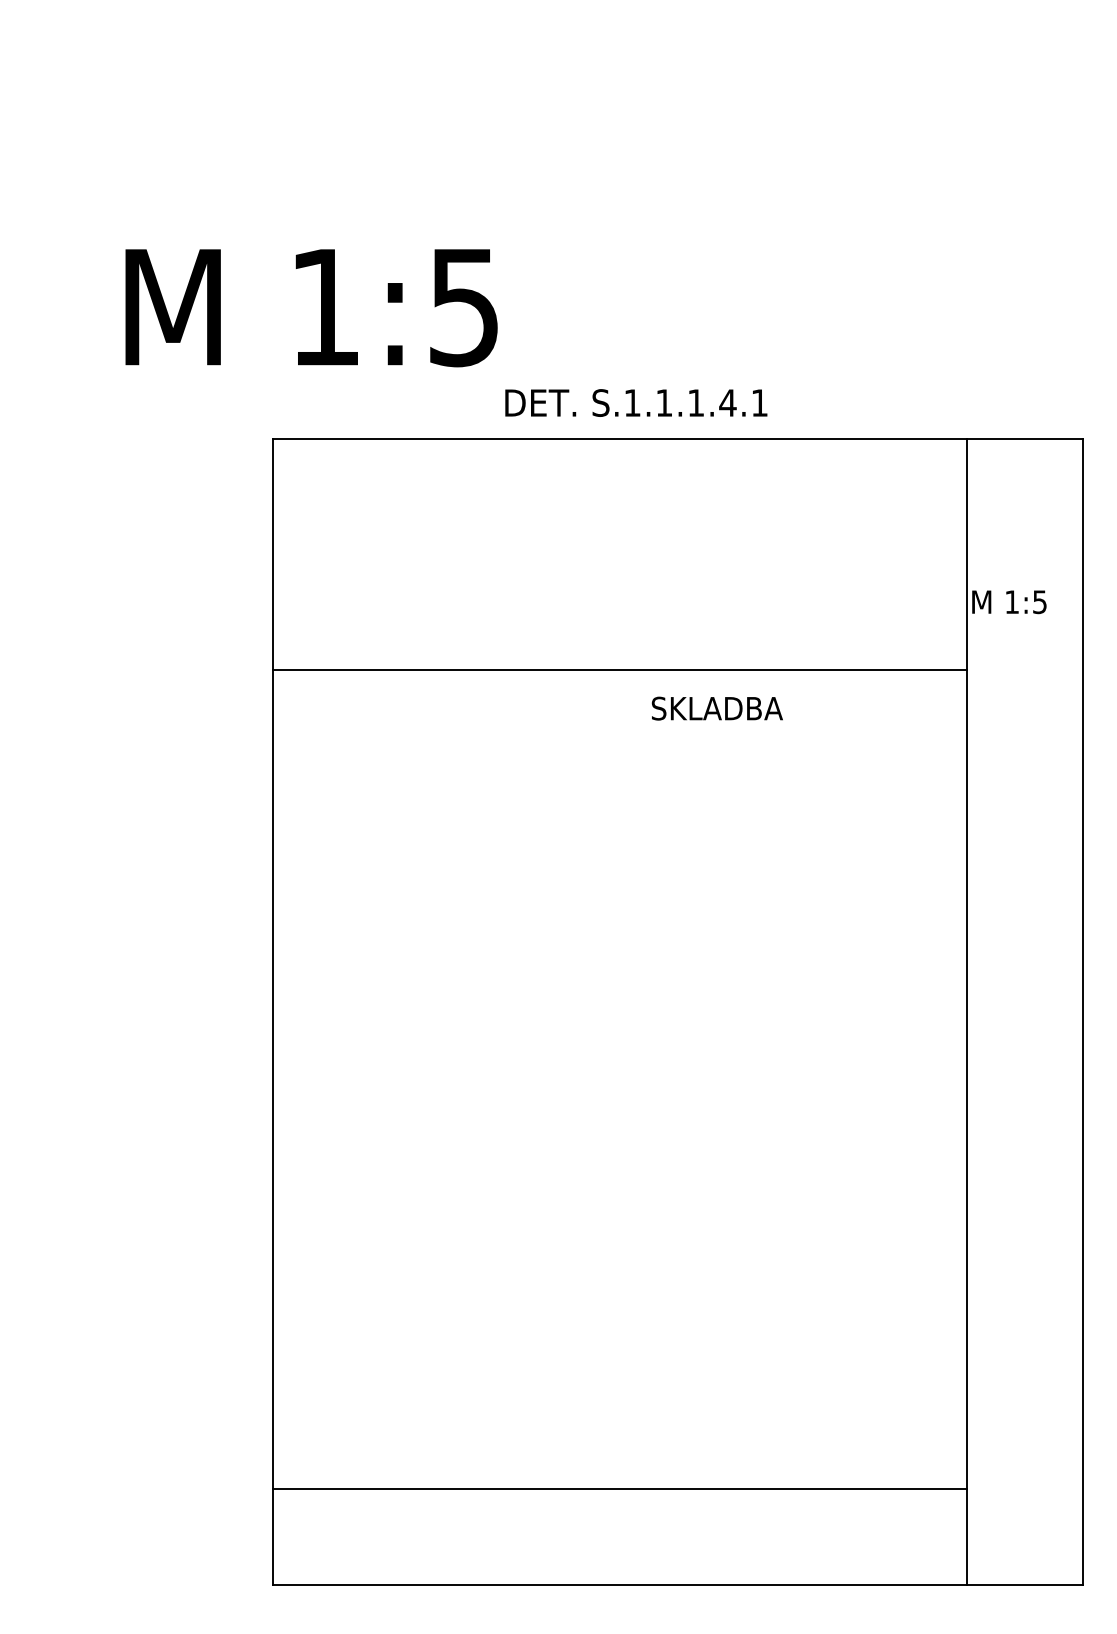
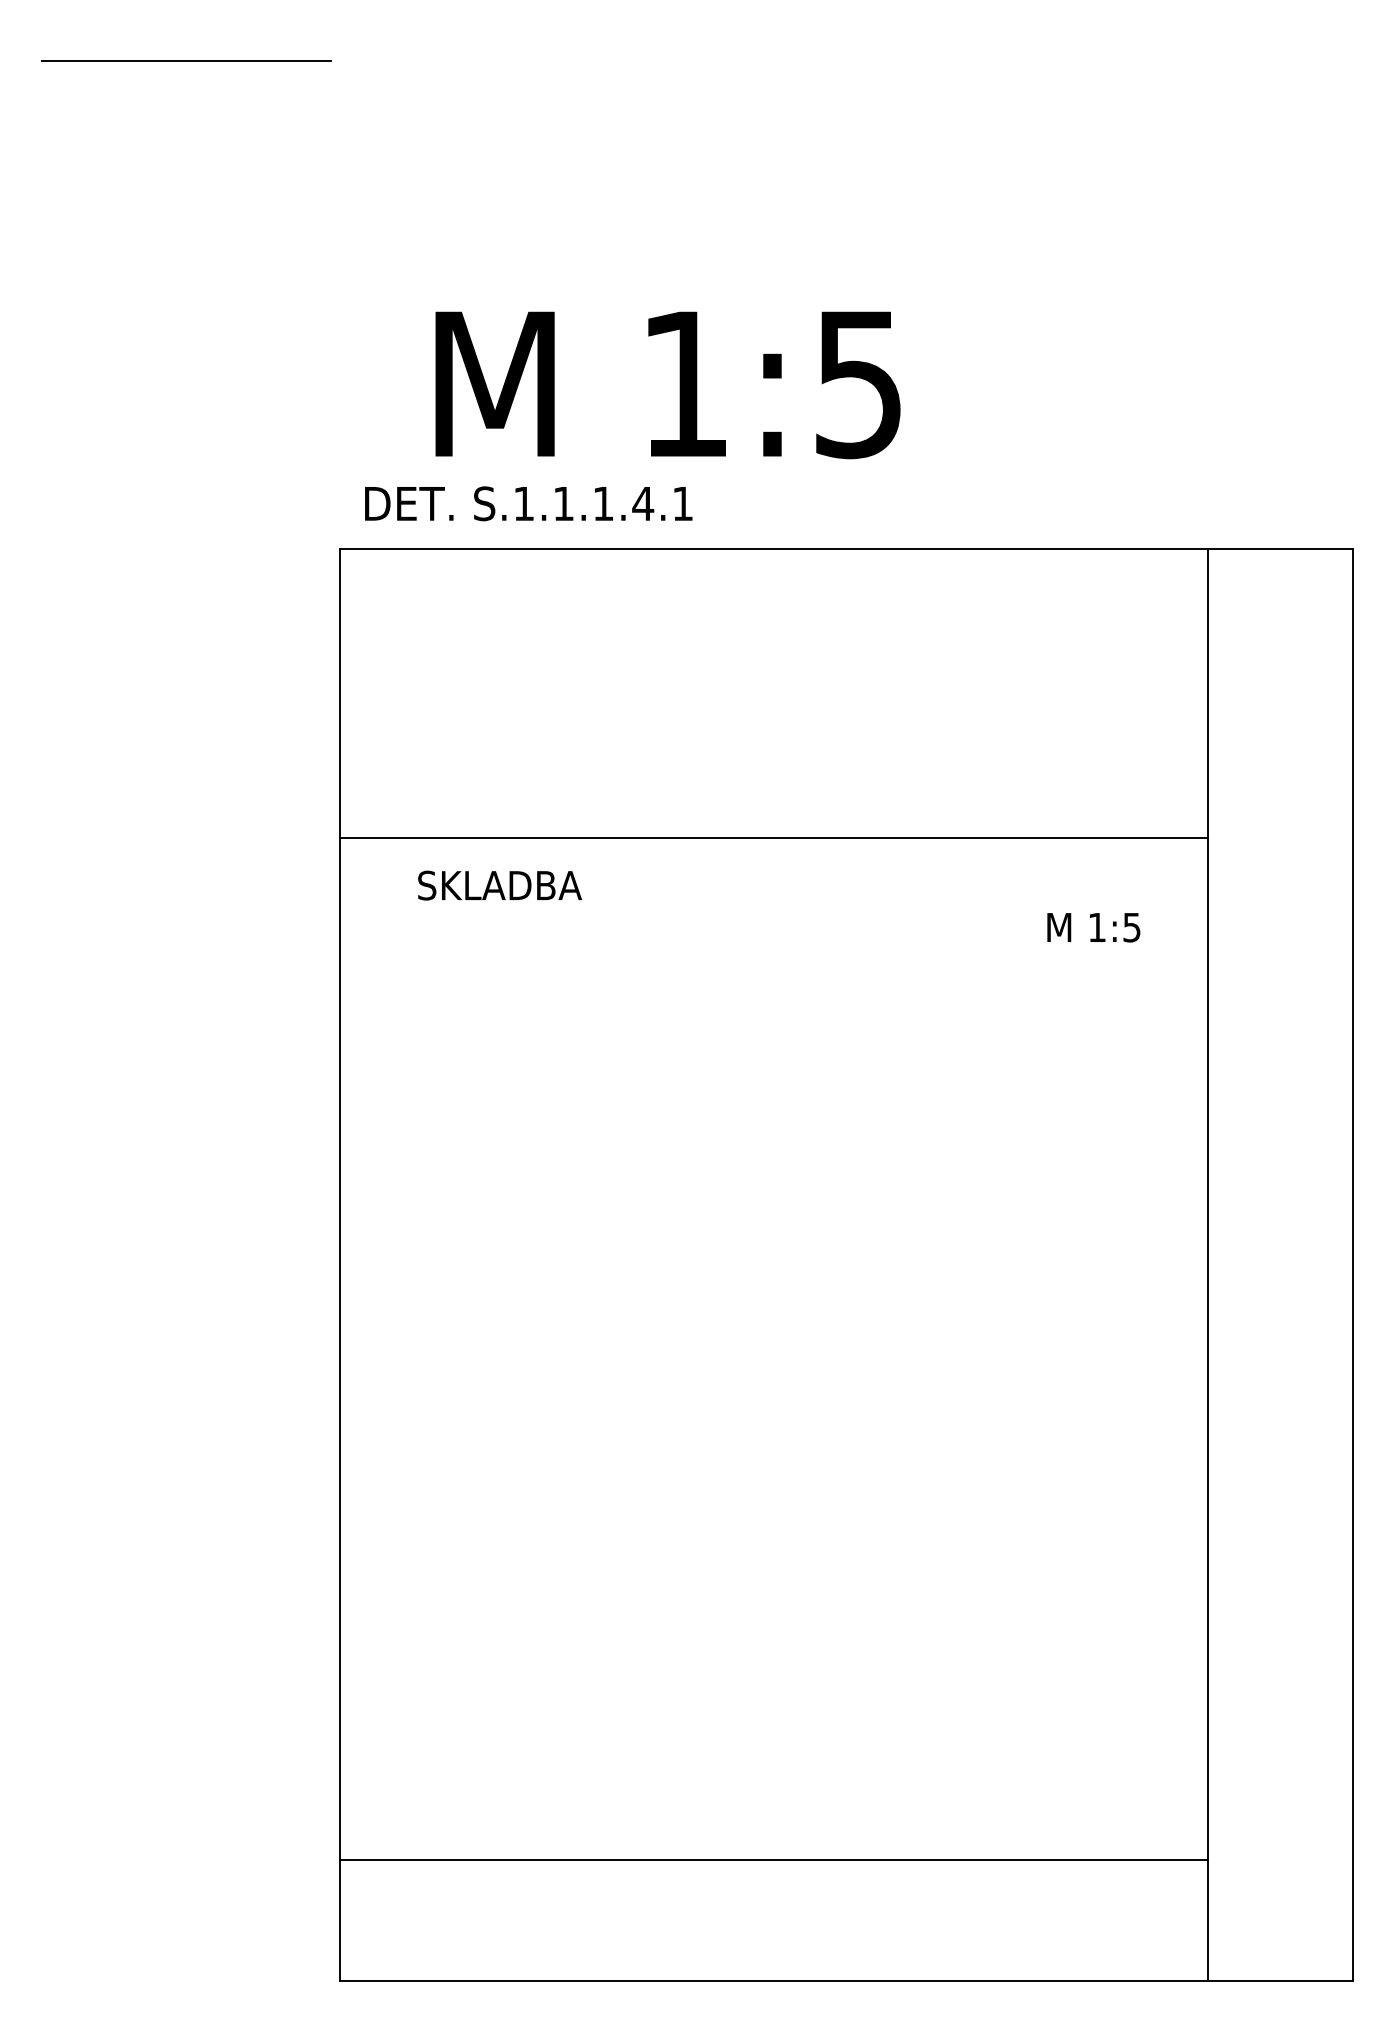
line: (149, 49) -> (186, 61), added
text: (311, 308) -> (667, 385), moved
text: (636, 402) -> (528, 503), moved
text: (1009, 602) -> (1093, 927), moved
text: (716, 708) -> (499, 885), moved

